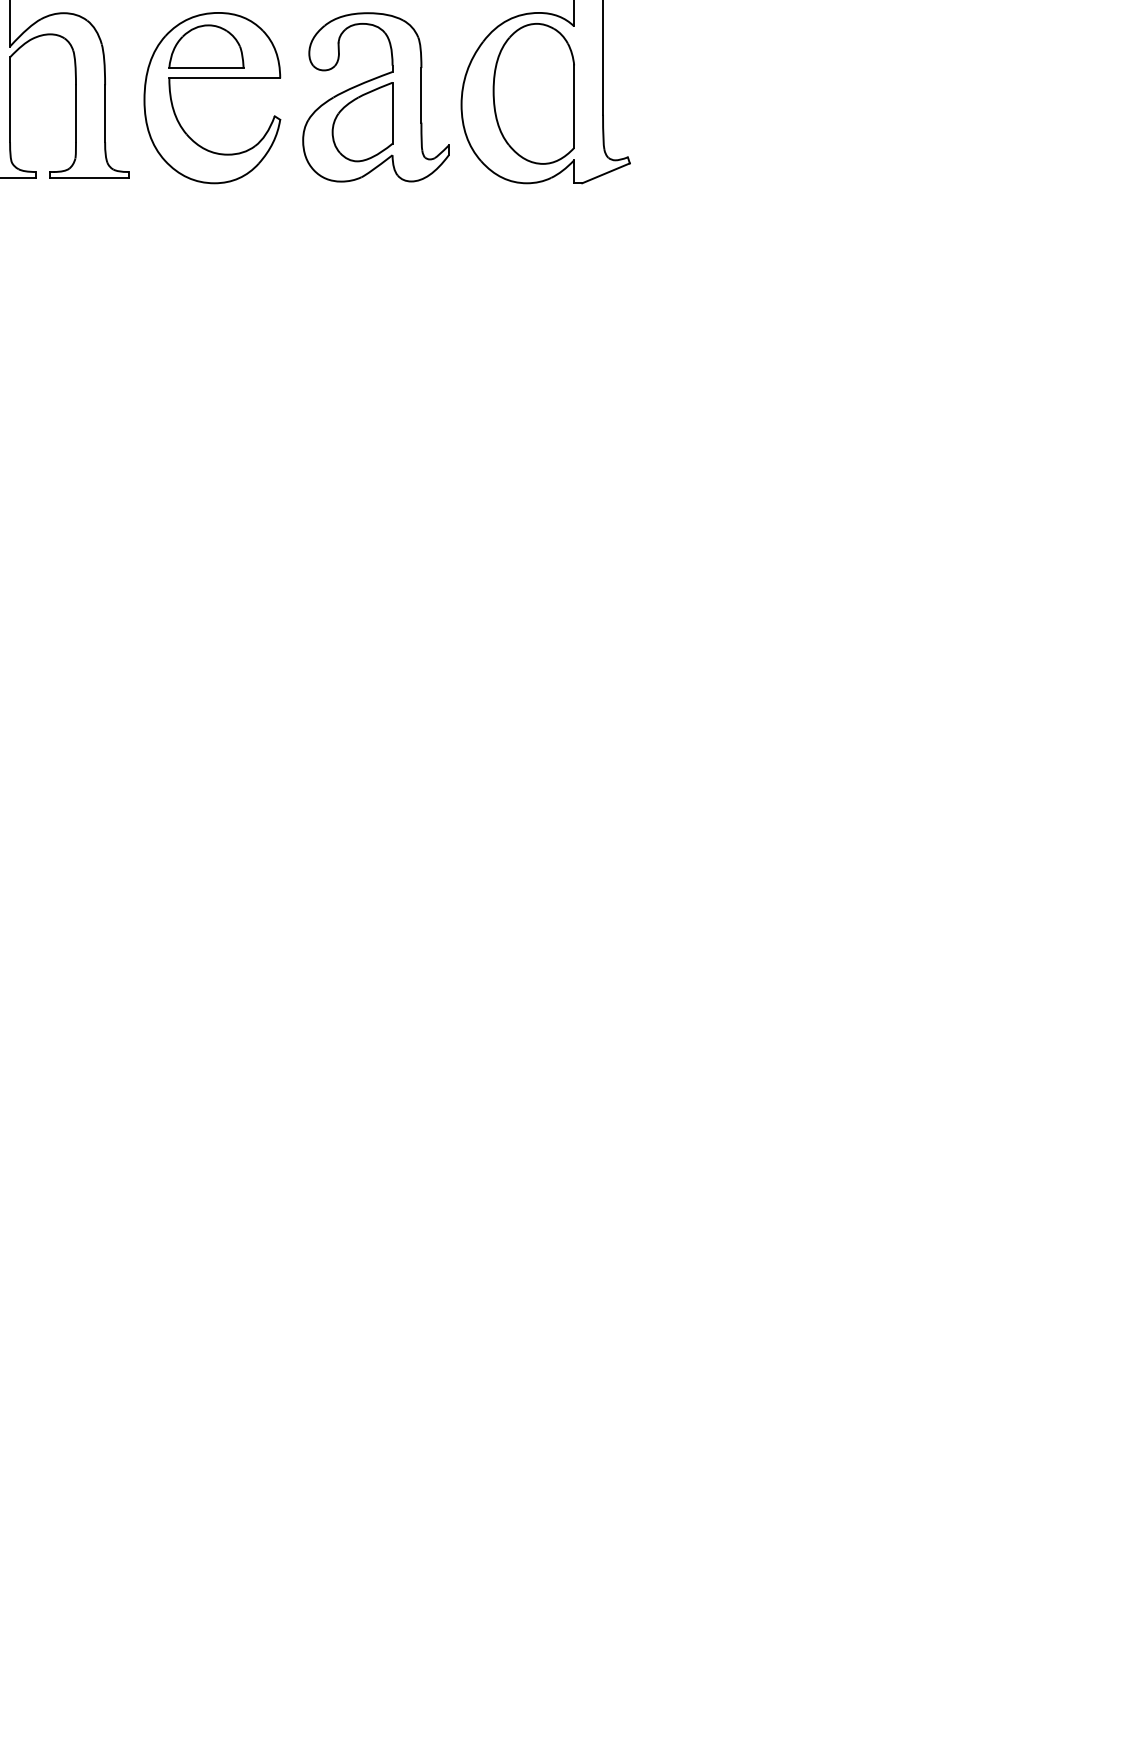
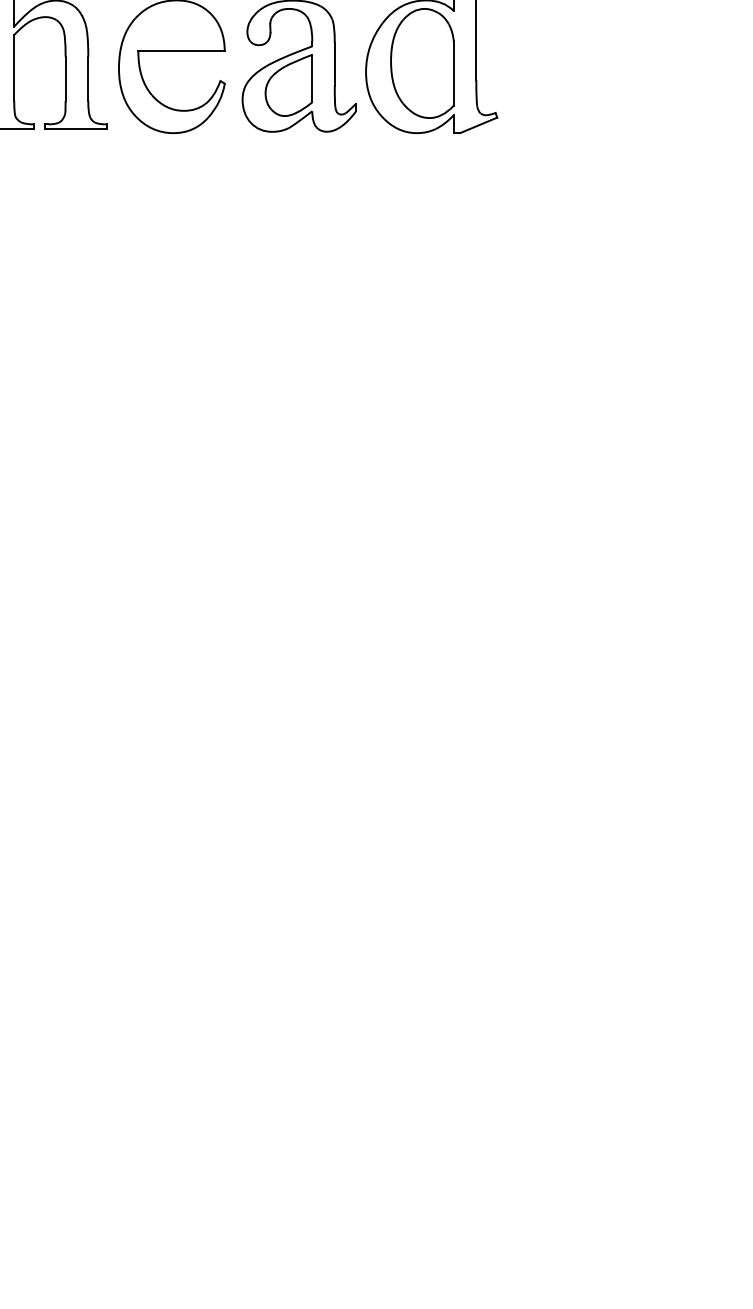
part: (206, 46) -> (167, 26), removed

